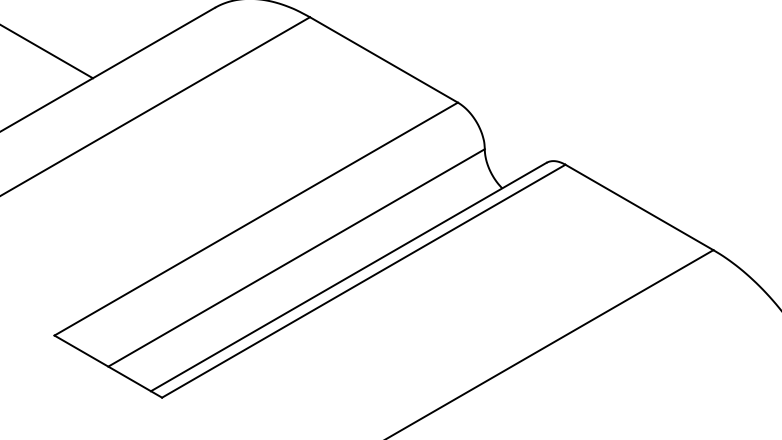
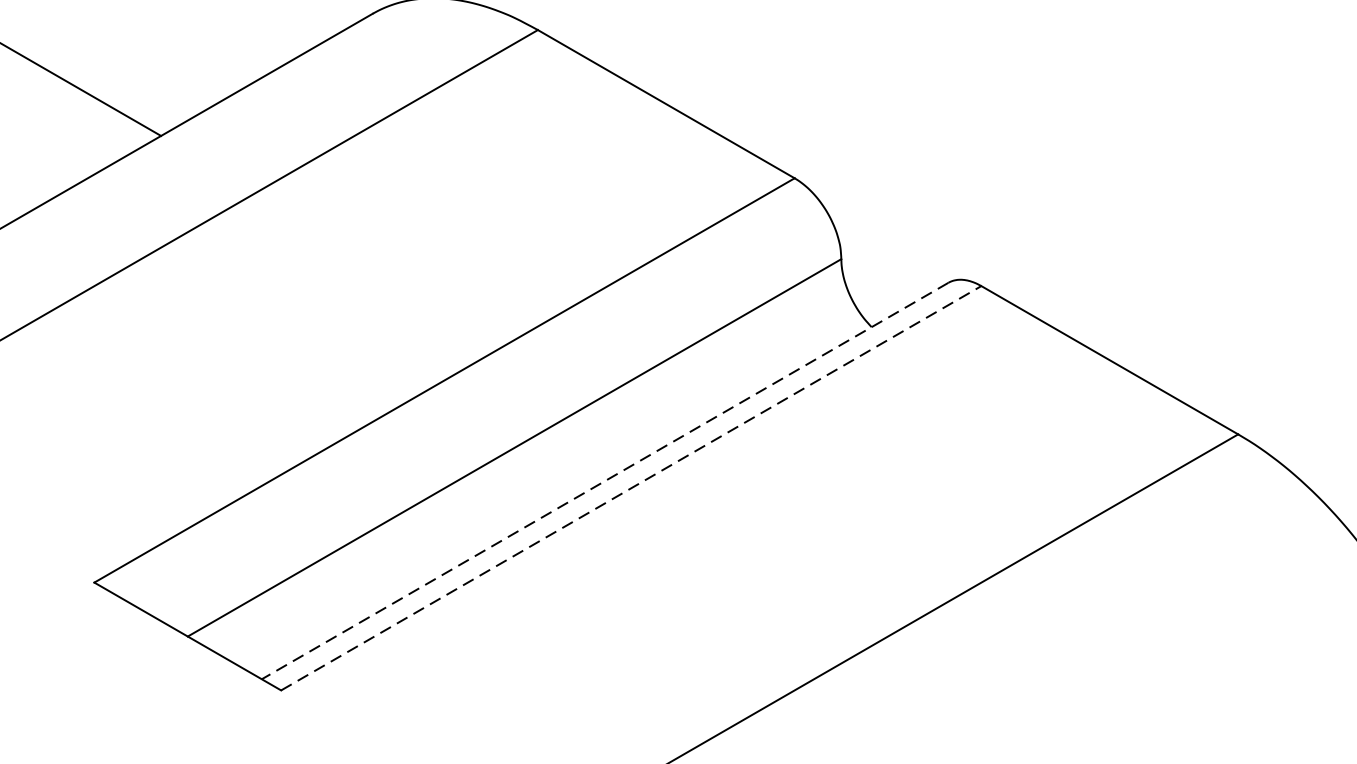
line: (348, 277) -> (604, 481), solid -> dashed
line: (363, 281) -> (630, 488), solid -> dashed

